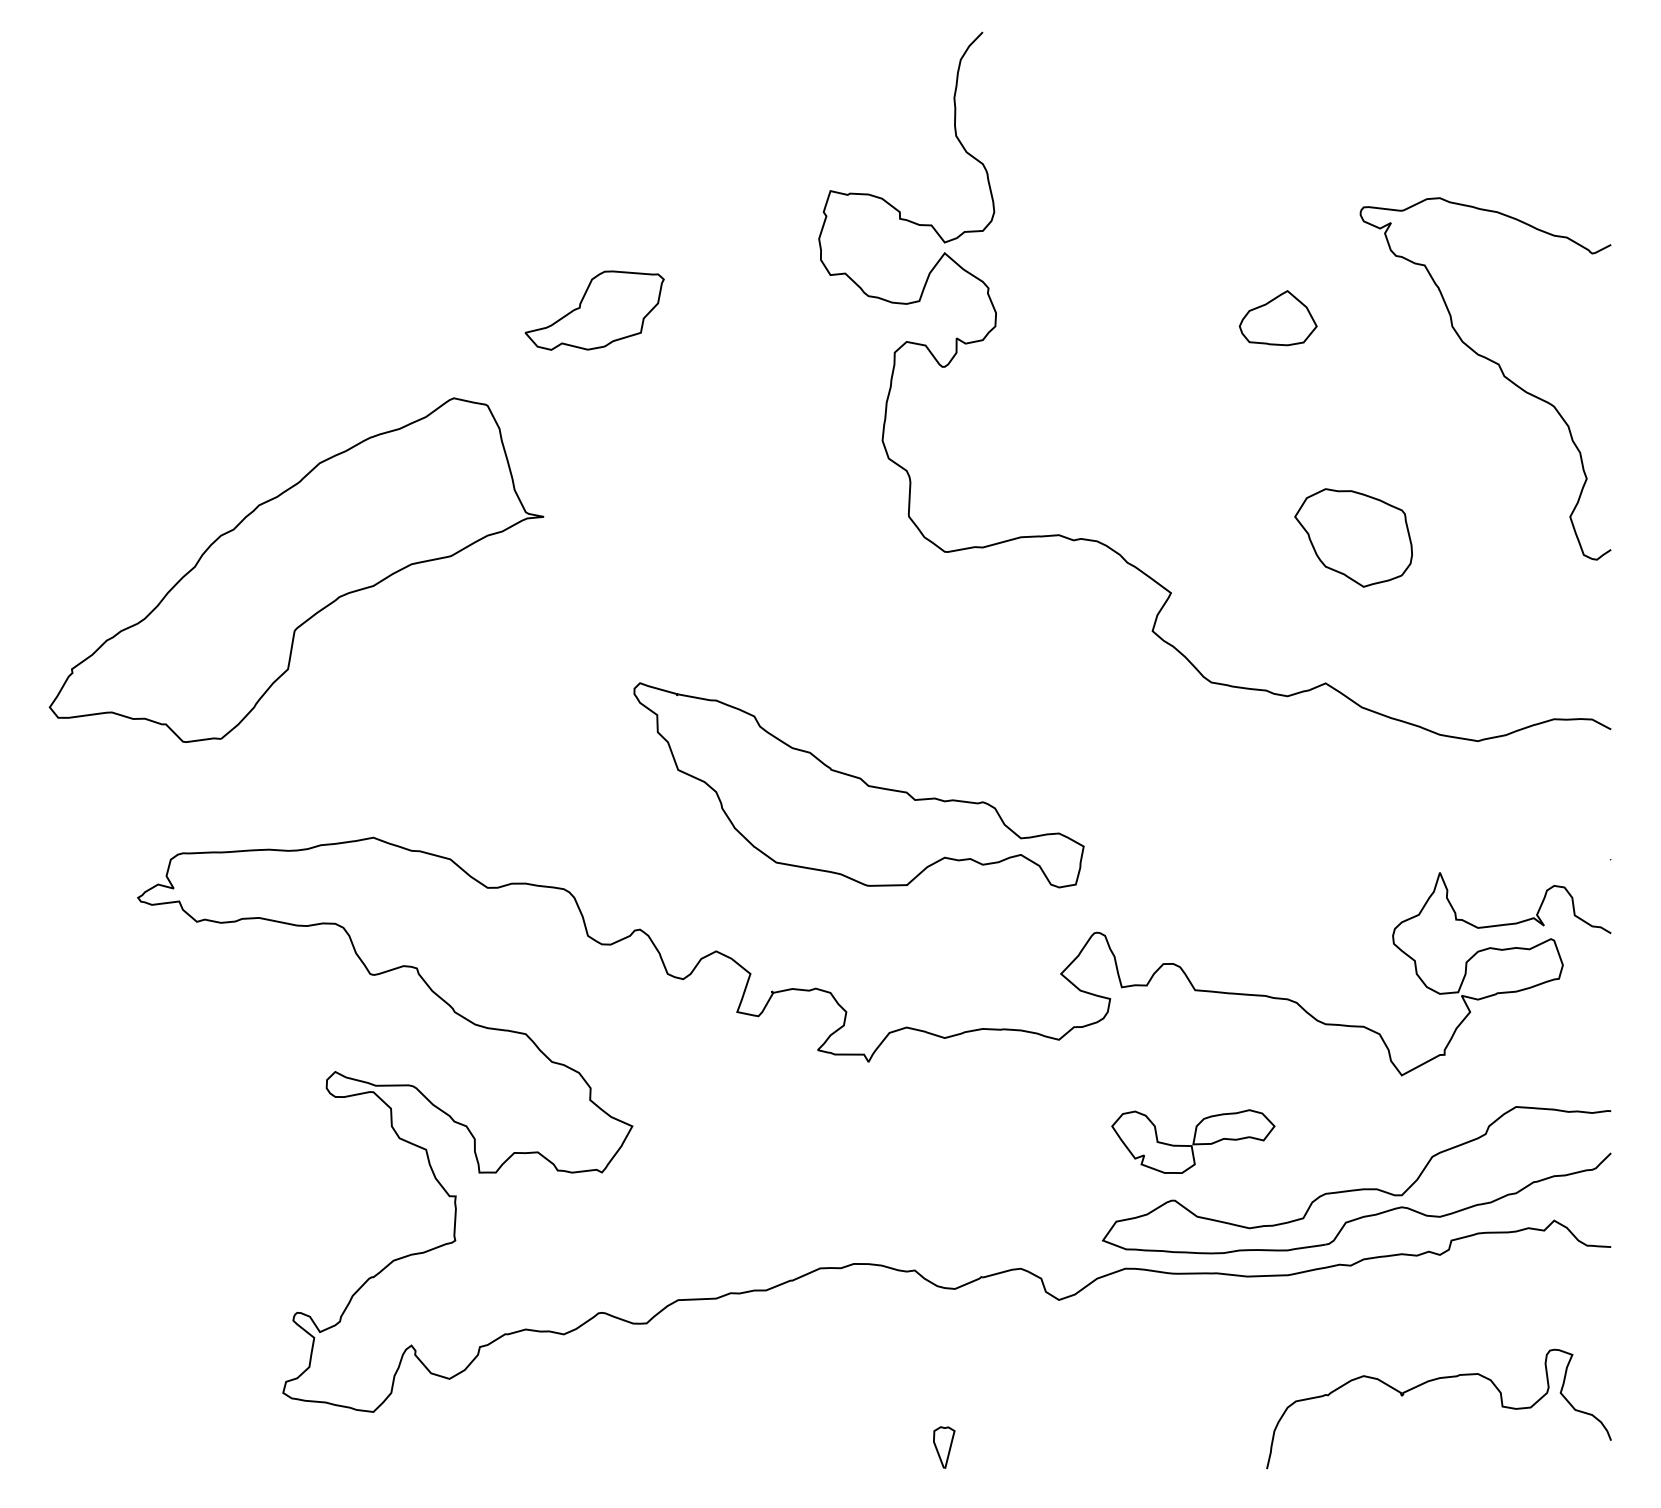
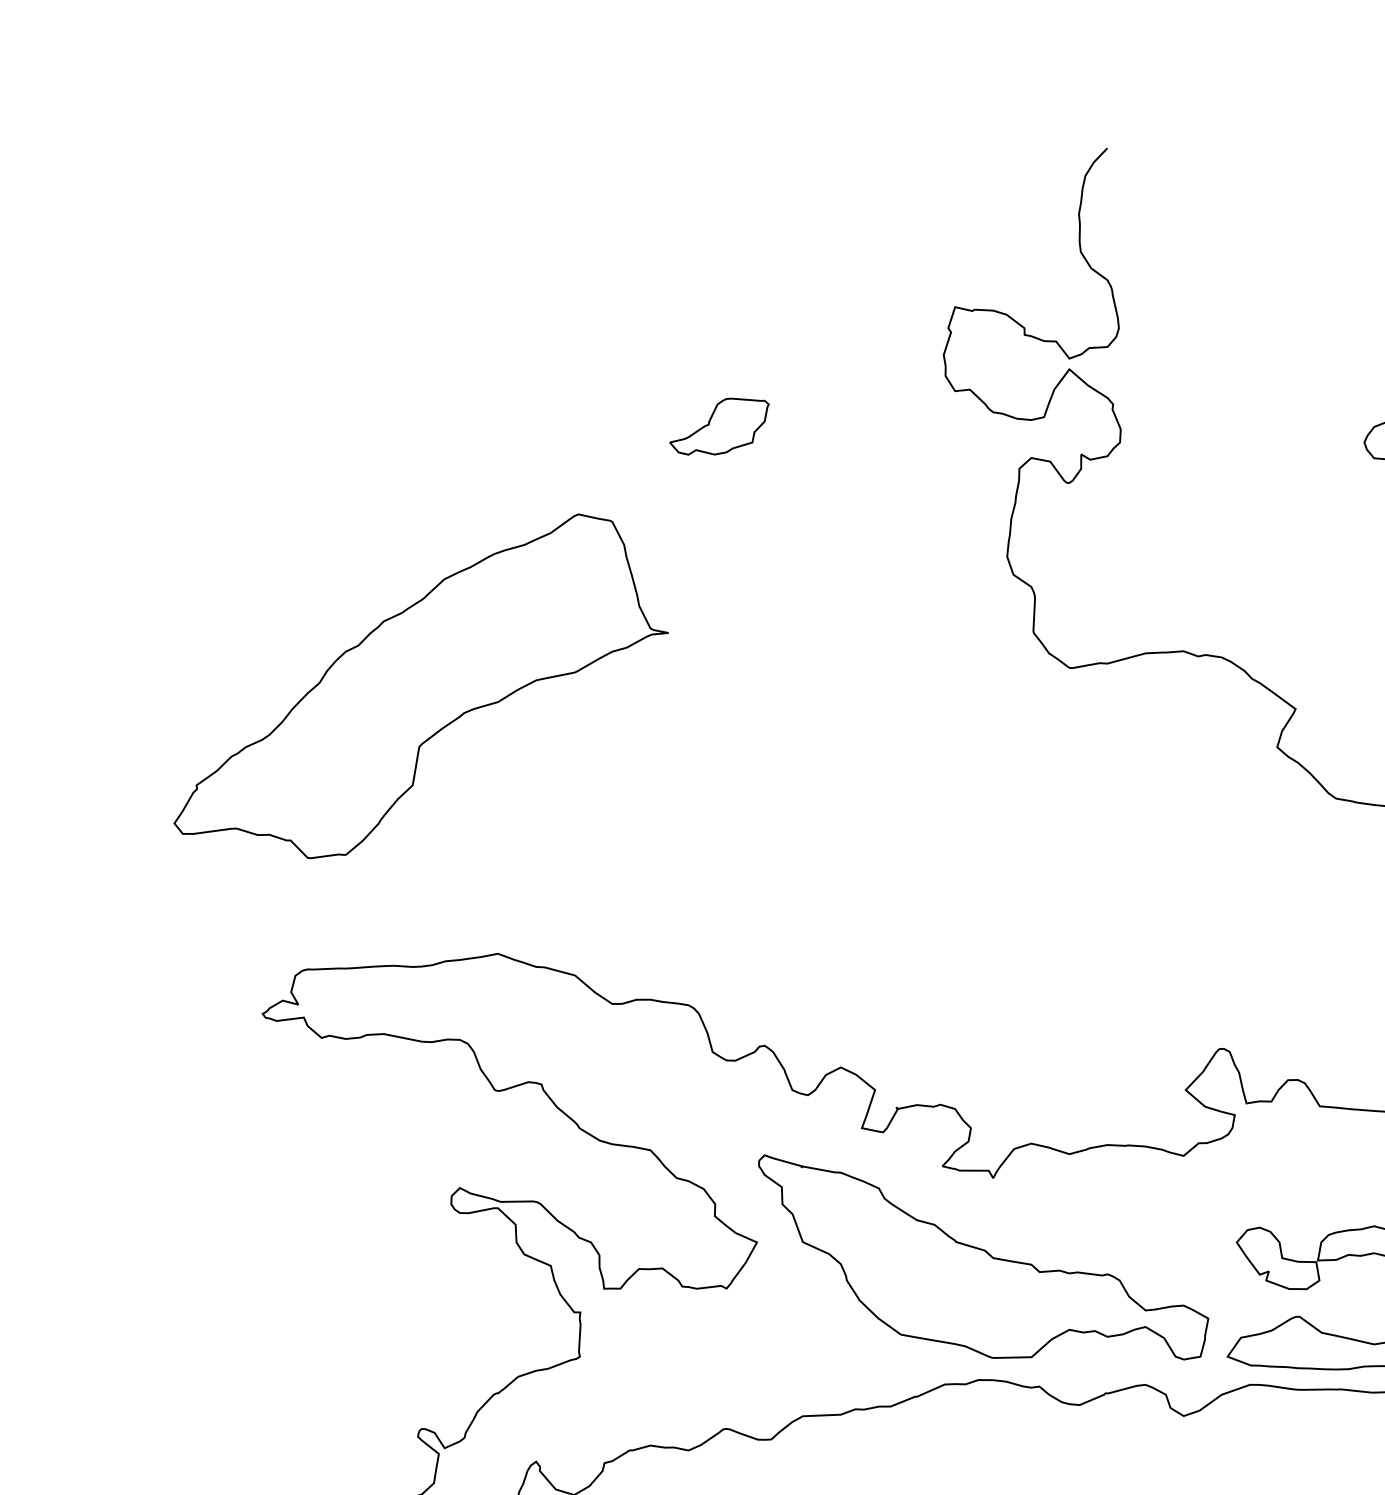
part: (594, 310) -> (719, 426), size x0.71
part: (858, 785) -> (983, 1257), moved

